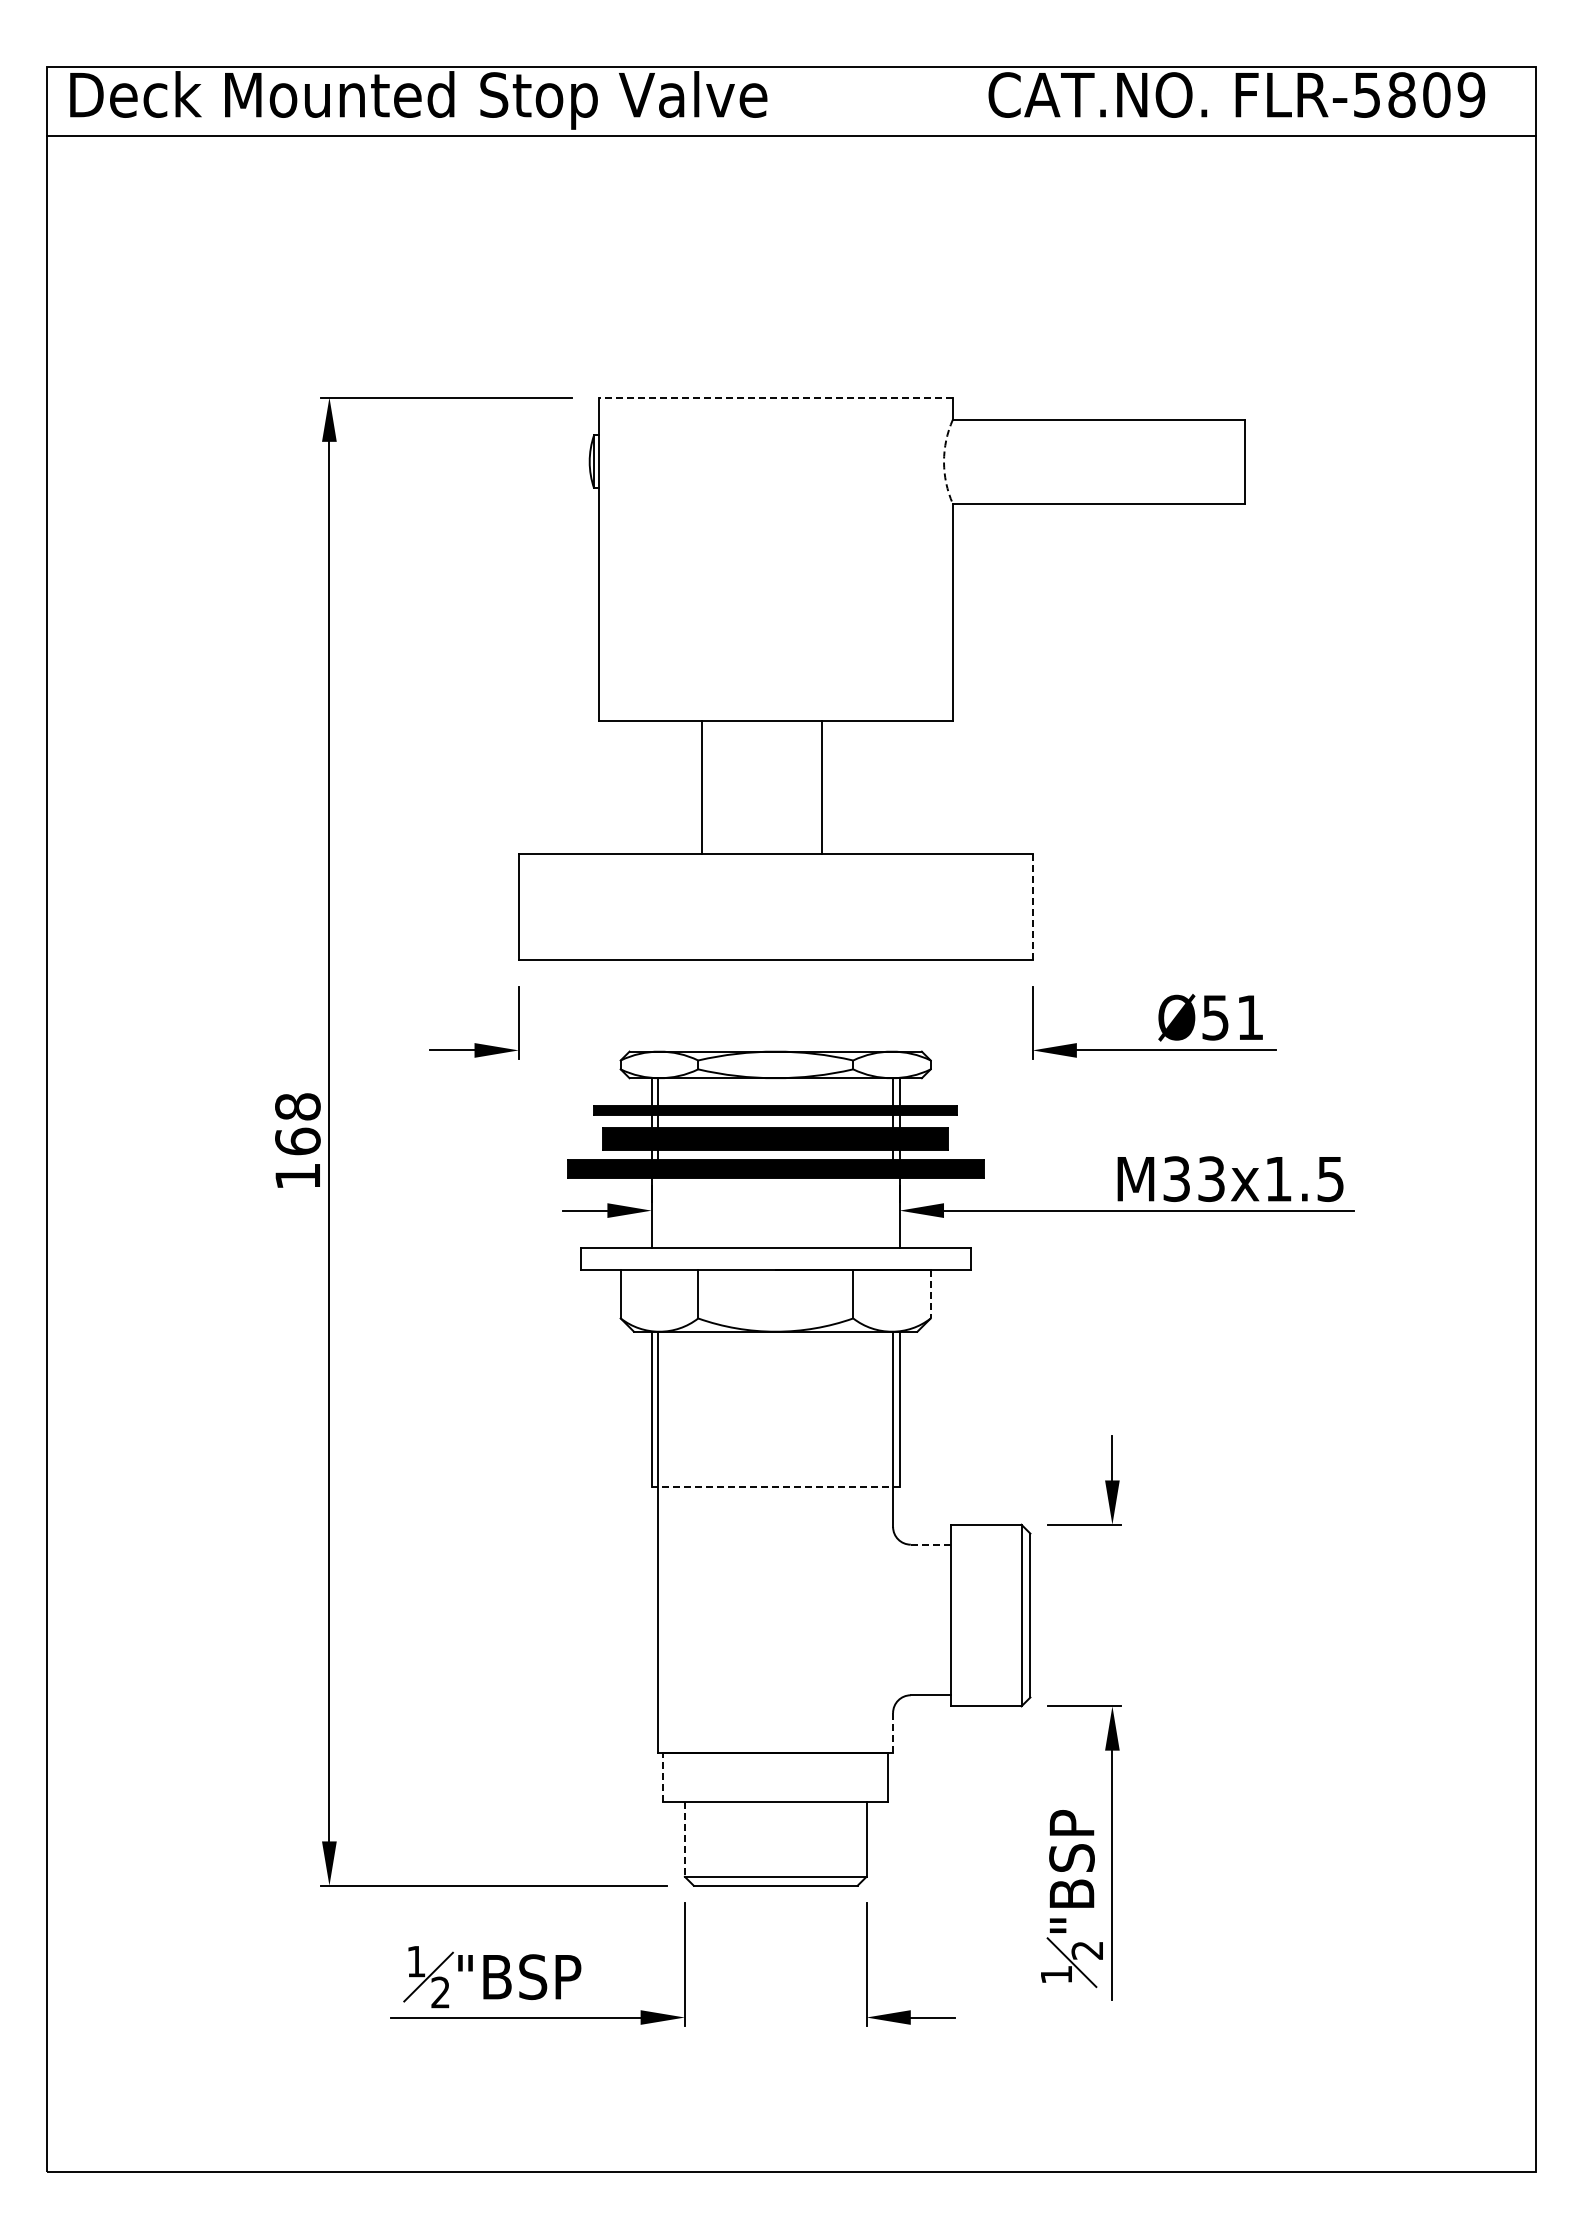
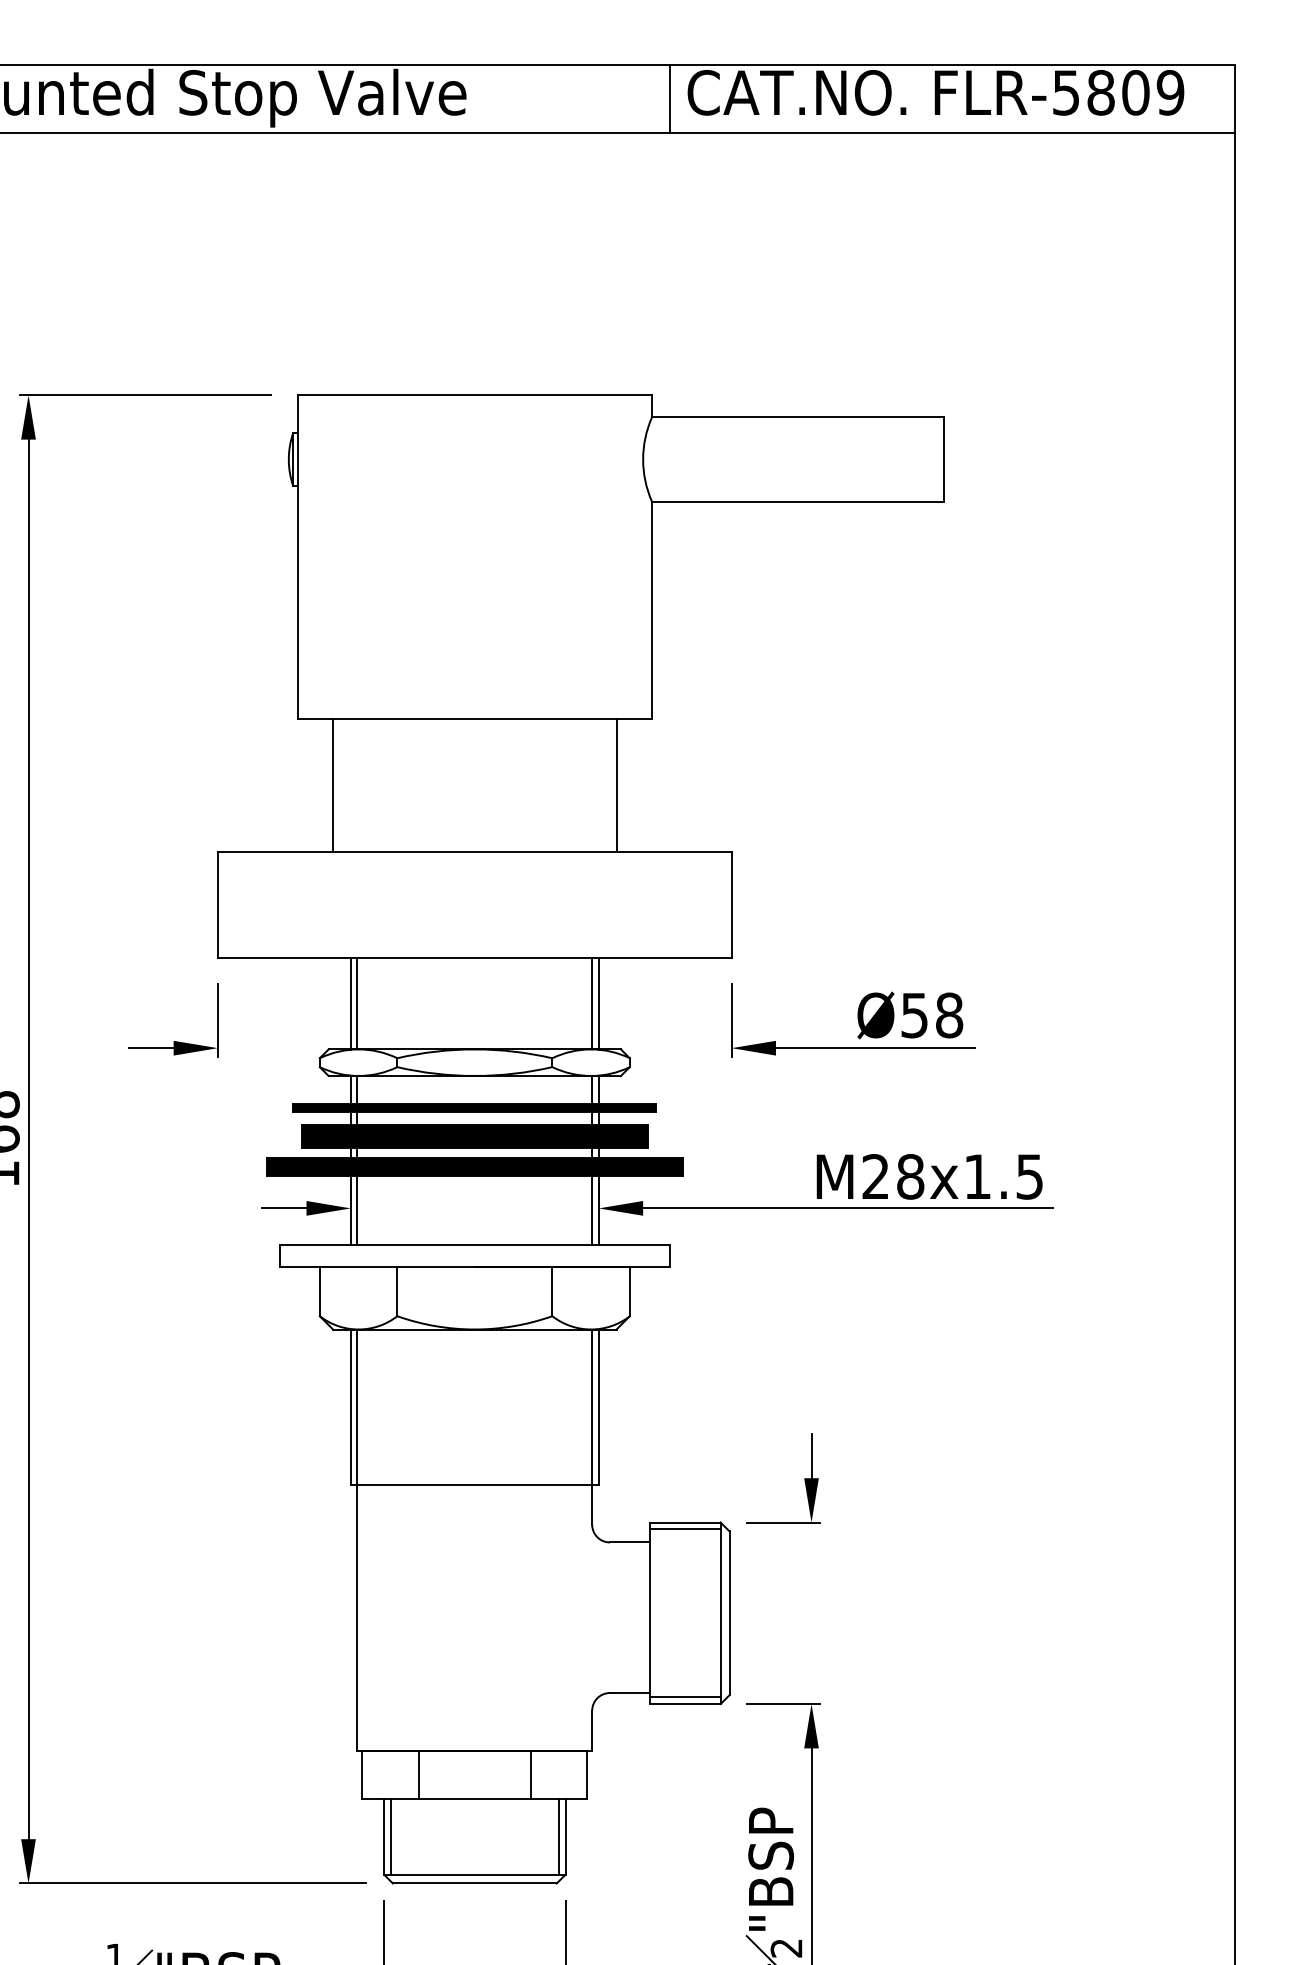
line: (970, 101) -> (669, 99), added
line: (775, 397) -> (474, 395), dashed -> solid
arc: (944, 461) -> (643, 459), dashed -> solid
line: (701, 786) -> (332, 784), moved
line: (822, 786) -> (616, 784), moved
line: (1032, 907) -> (731, 905), dashed -> solid
line: (658, 1005) -> (357, 1003), added
line: (893, 1005) -> (592, 1003), added
line: (651, 1006) -> (350, 1004), added
line: (899, 1006) -> (598, 1004), added
text: (1250, 1017) -> (949, 1015), Ø51 -> Ø58
text: (1194, 1179) -> (893, 1177), M33x1.5 -> M28x1.5
line: (658, 1212) -> (357, 1210), added
line: (893, 1212) -> (592, 1210), added
line: (930, 1294) -> (629, 1292), dashed -> solid
line: (775, 1487) -> (474, 1485), dashed -> solid
line: (985, 1531) -> (684, 1529), added
line: (930, 1544) -> (629, 1542), dashed -> solid
line: (985, 1699) -> (684, 1697), added
line: (893, 1732) -> (592, 1730), dashed -> solid
line: (663, 1776) -> (362, 1774), dashed -> solid
line: (719, 1776) -> (418, 1774), added
line: (831, 1776) -> (530, 1774), added
line: (691, 1838) -> (390, 1836), added
line: (859, 1838) -> (558, 1836), added
line: (684, 1839) -> (383, 1837), dashed -> solid

